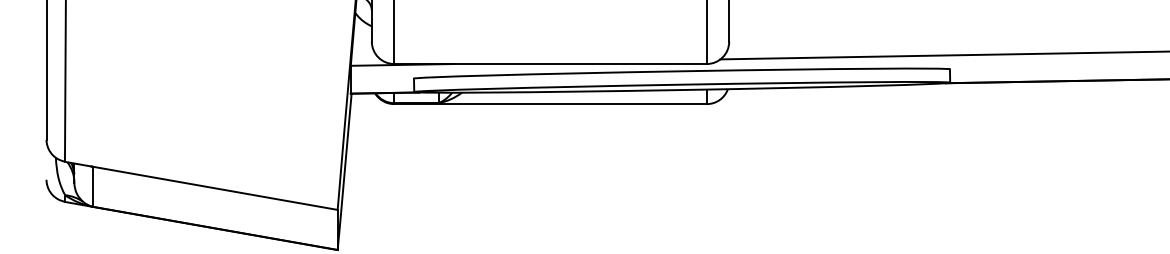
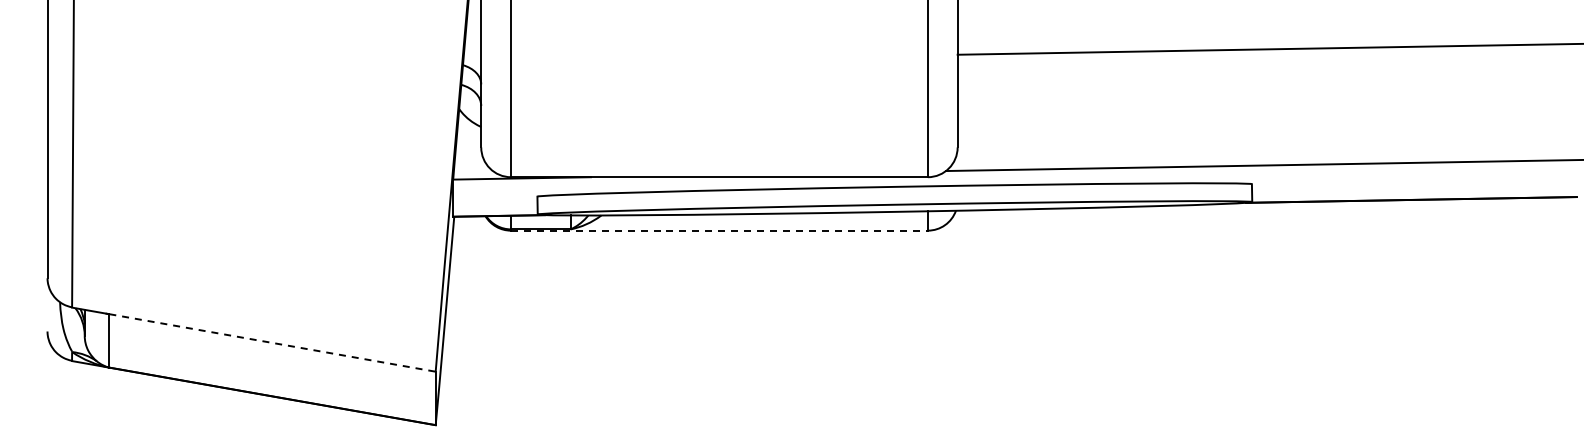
line: (550, 103) -> (719, 230), solid -> dashed
line: (215, 188) -> (272, 342), solid -> dashed

